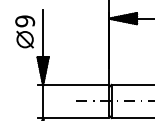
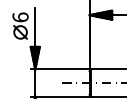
text: (25, 21) -> (20, 17), 9 -> 6

